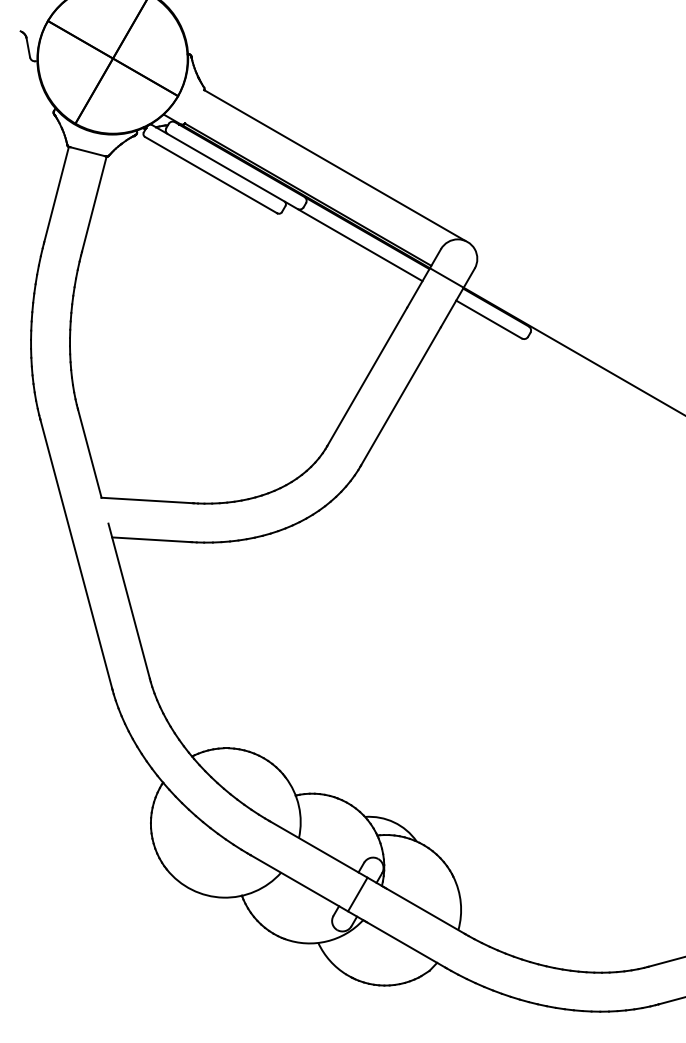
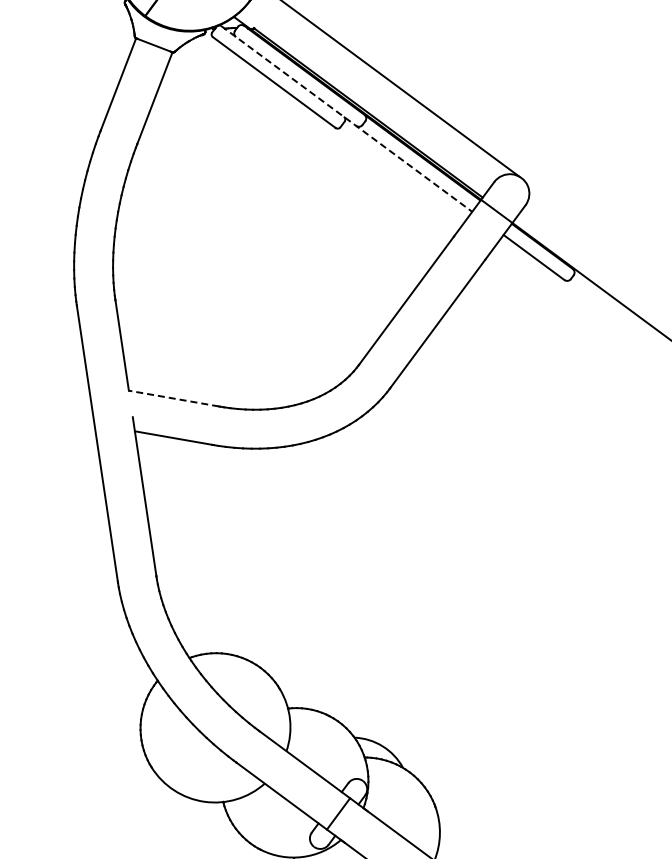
line: (287, 203) -> (346, 119), solid -> dashed
line: (147, 500) -> (174, 398), solid -> dashed

